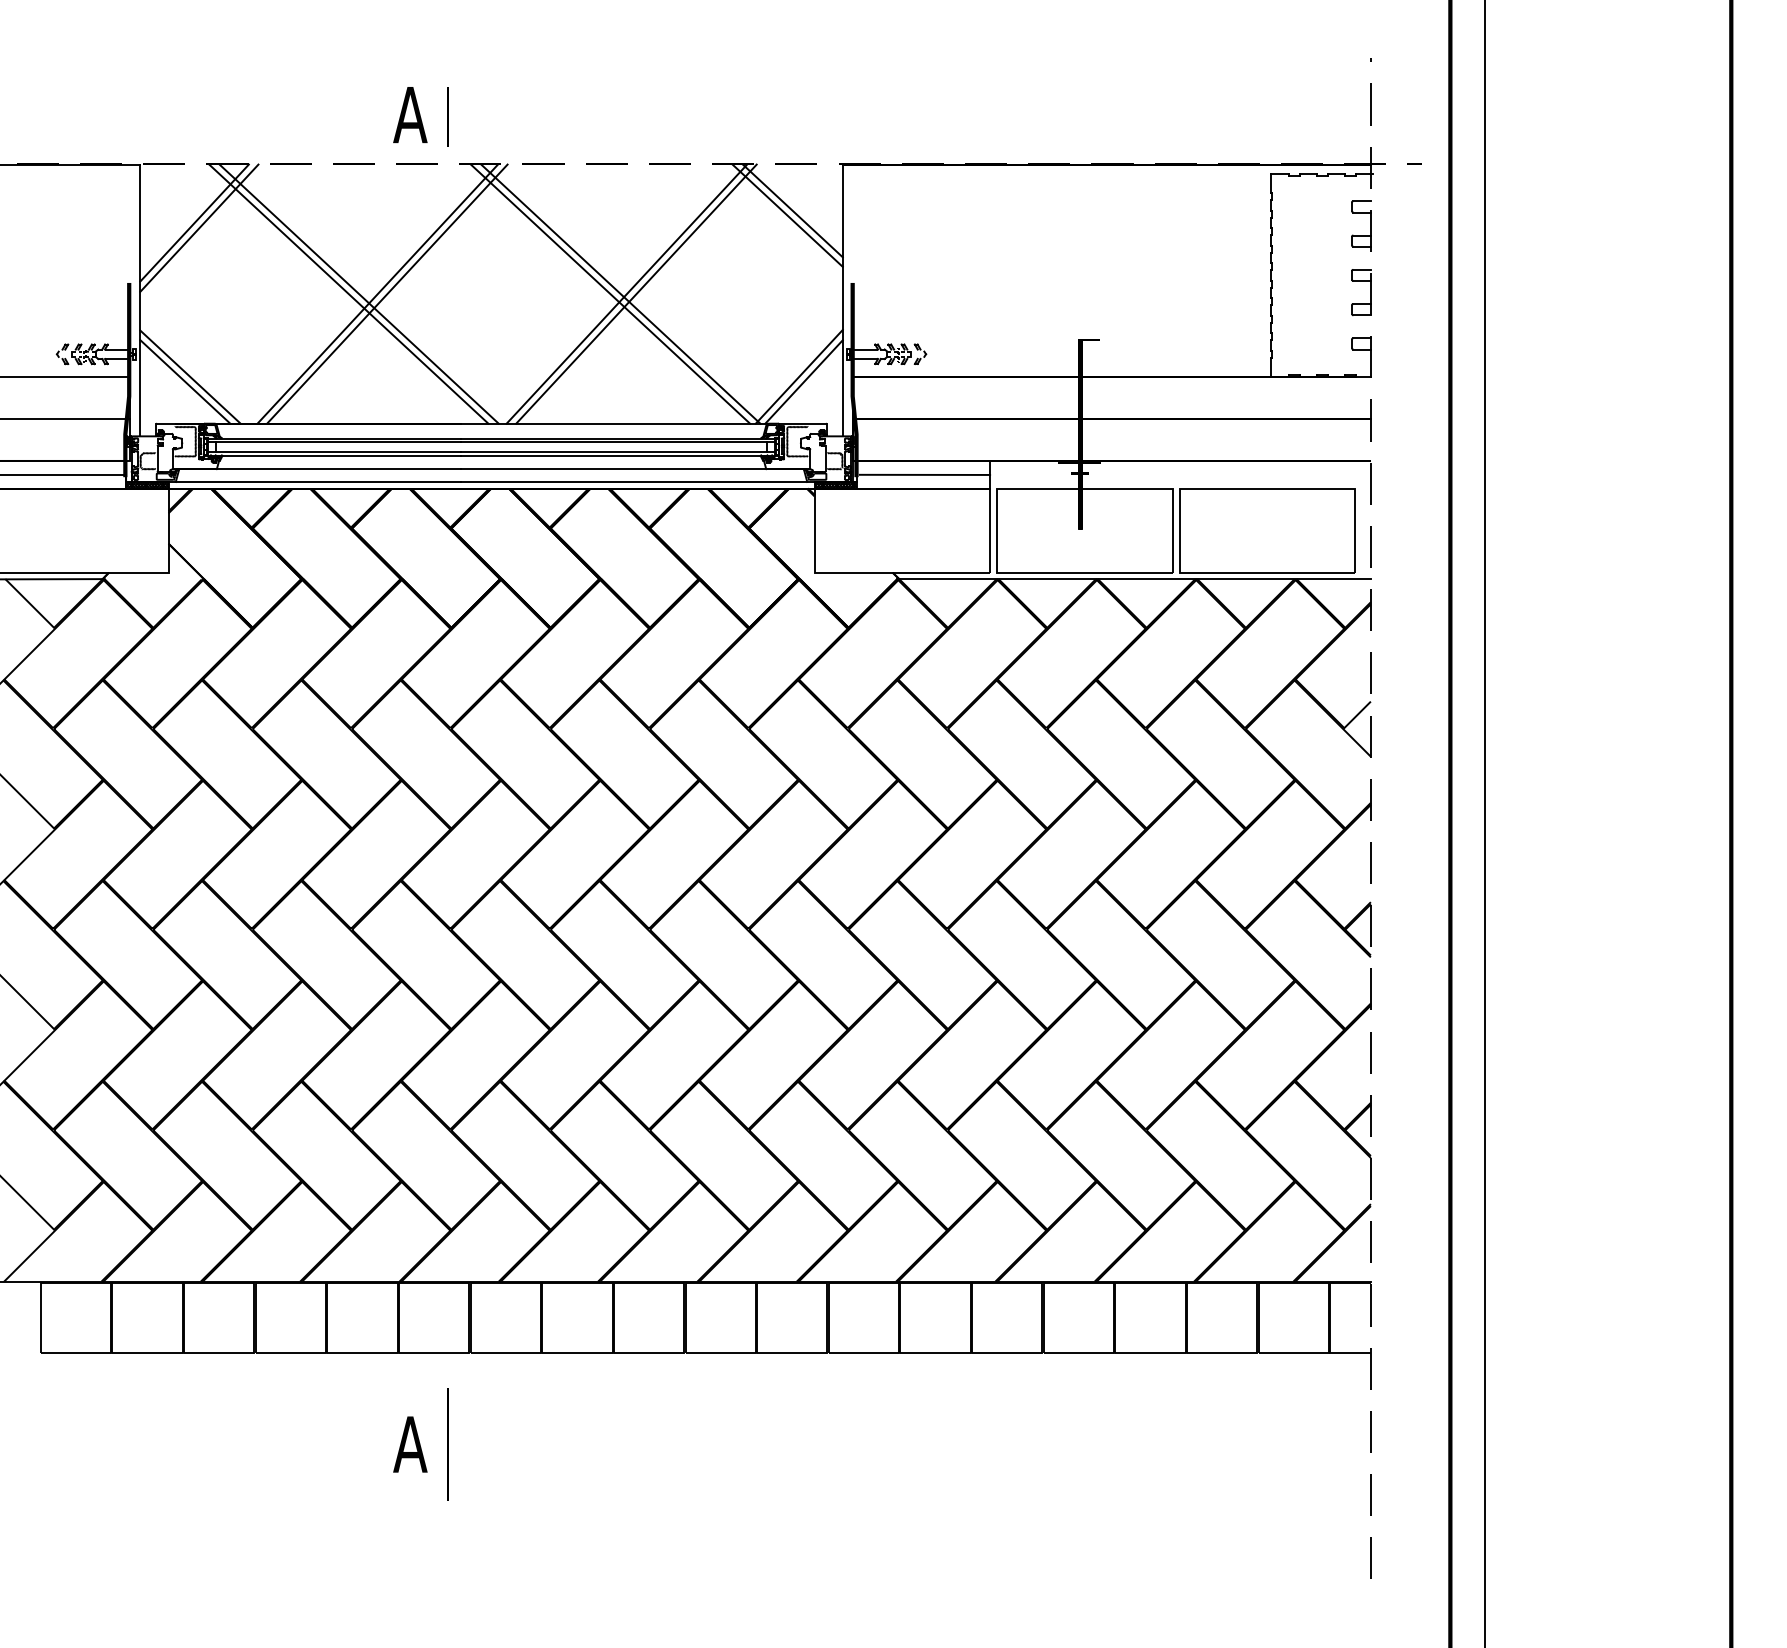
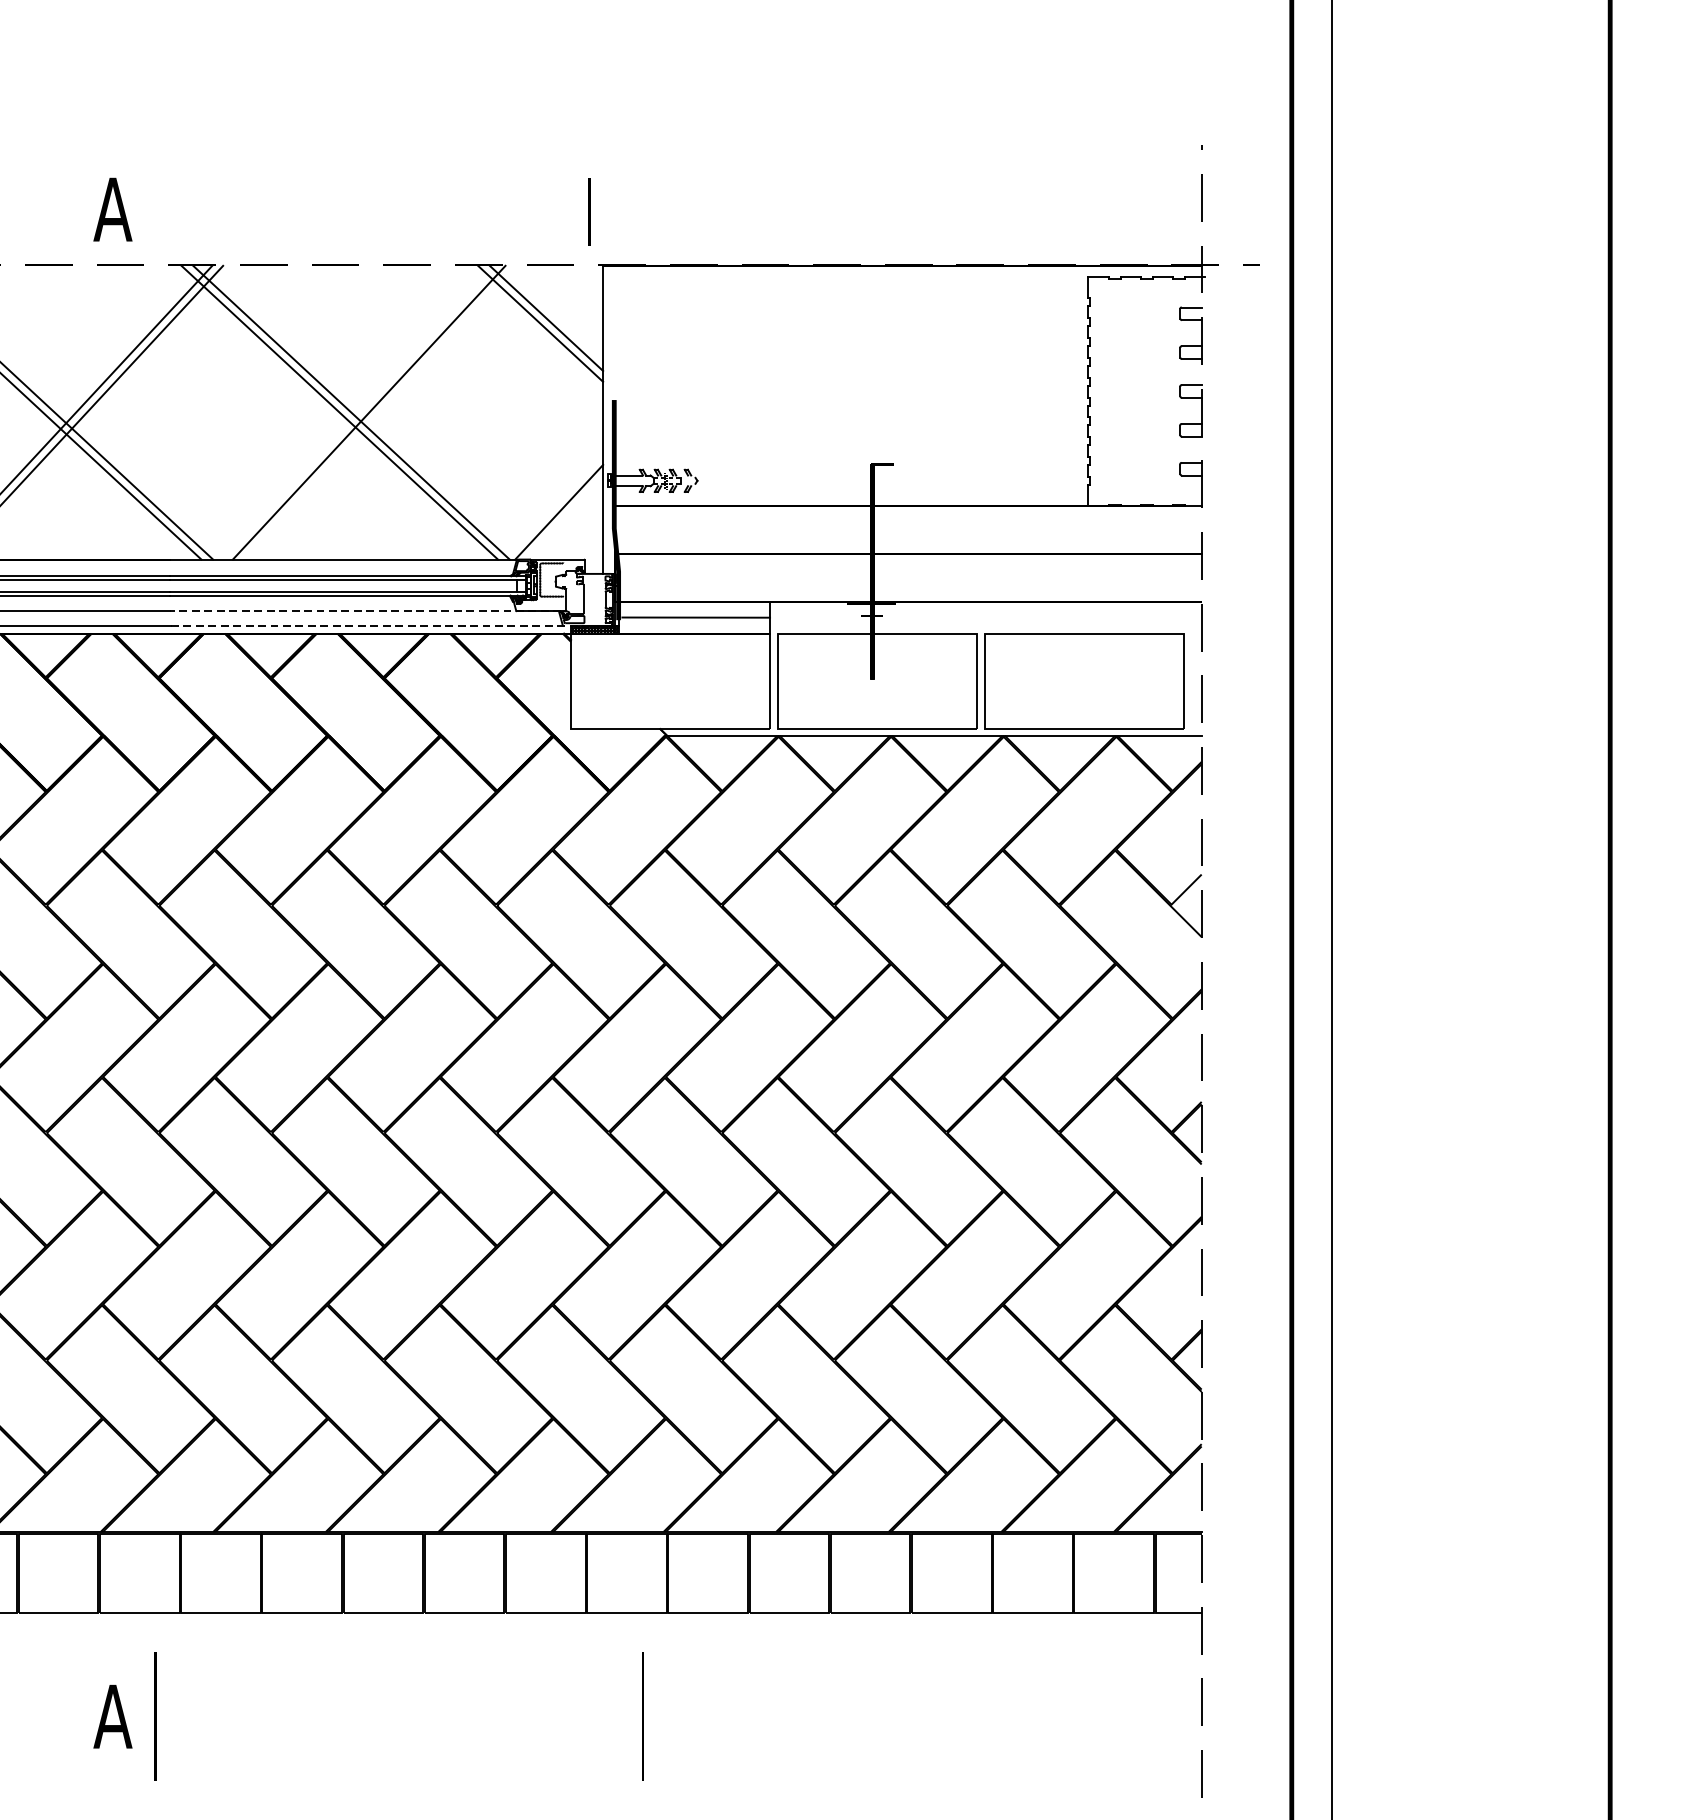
line: (447, 116) -> (589, 211), moved
line: (626, 293) -> (357, 411), removed
line: (798, 376) -> (552, 506), removed
hatch: (834, 460) -> (593, 601), removed
line: (633, 469) -> (365, 611), solid -> dashed
line: (654, 482) -> (389, 626), solid -> dashed
line: (877, 1444) -> (642, 1716), added

